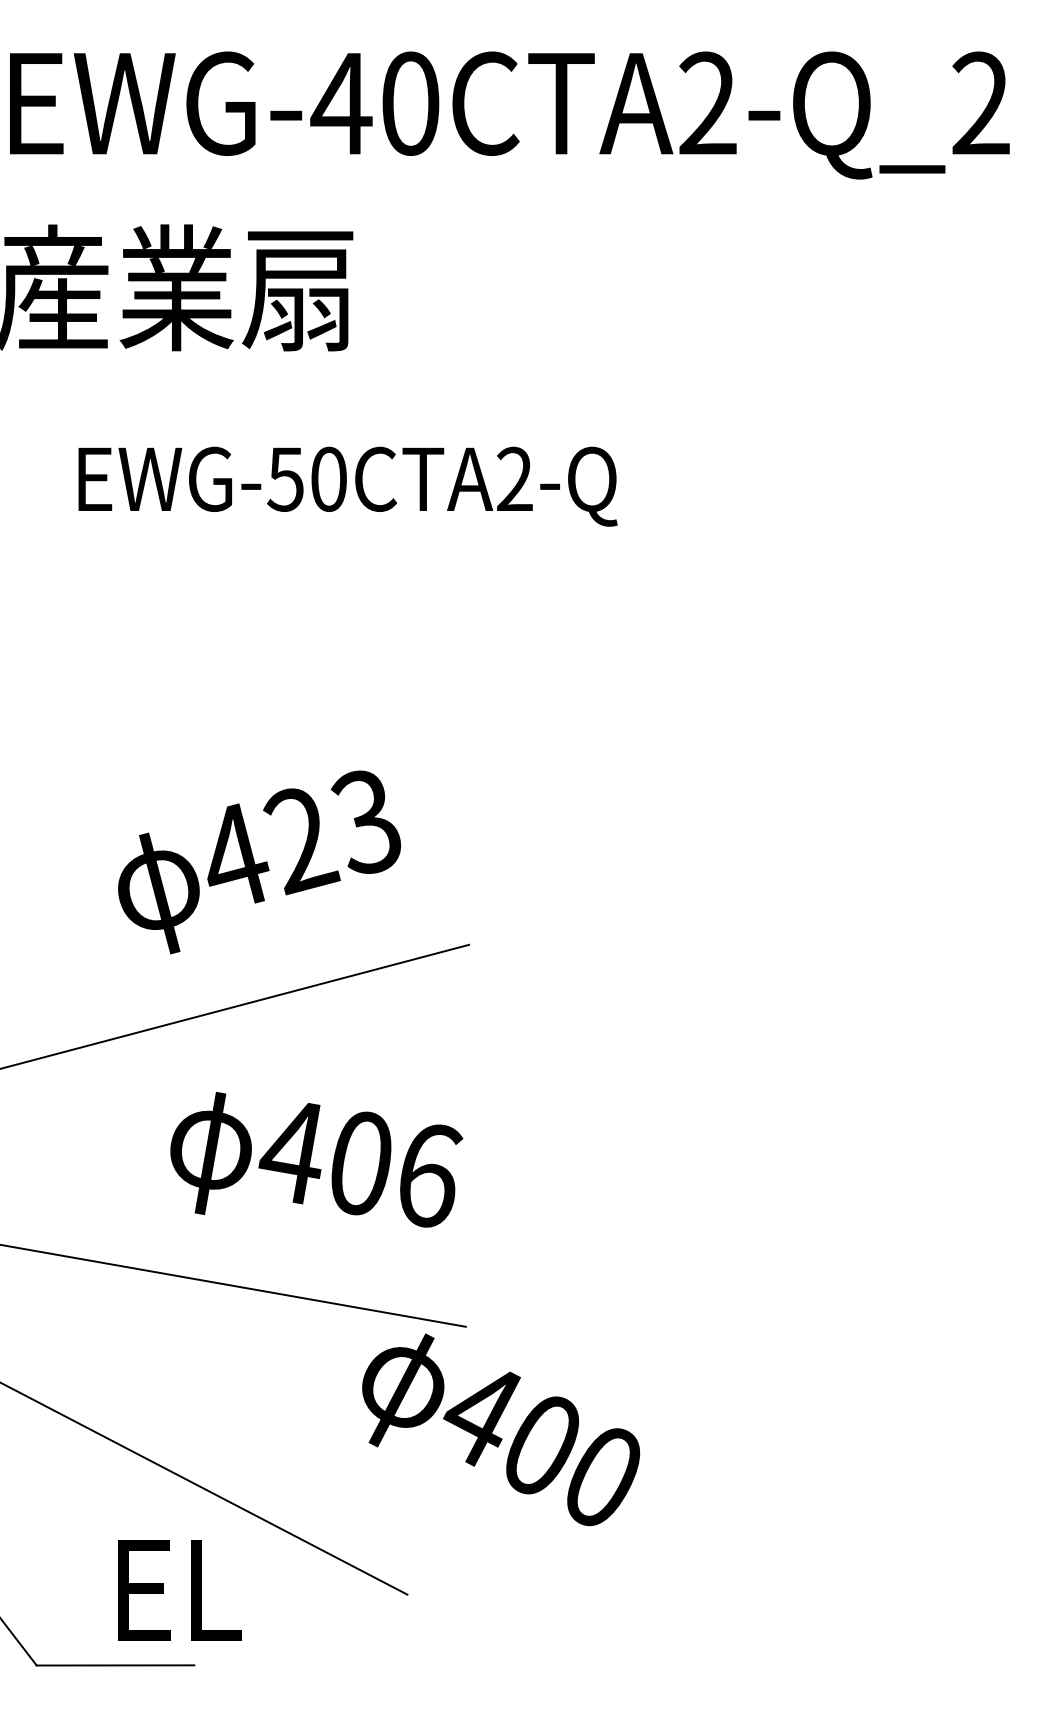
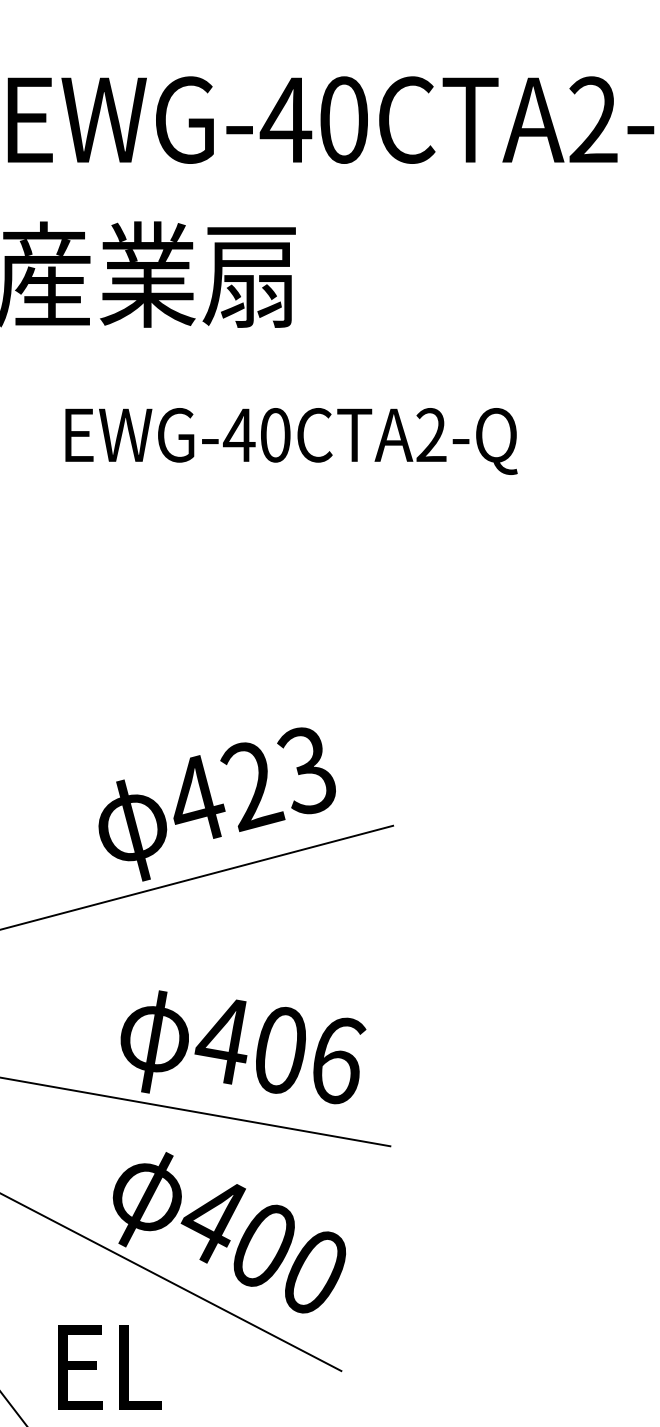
text: (285, 479) -> (239, 435), EWG-50CTA2-Q -> EWG-40CTA2-Q
text: (259, 862) -> (217, 804), moved
text: (316, 1159) -> (243, 1047), moved
text: (501, 1429) -> (229, 1232), moved
text: (179, 1590) -> (109, 1367), moved

